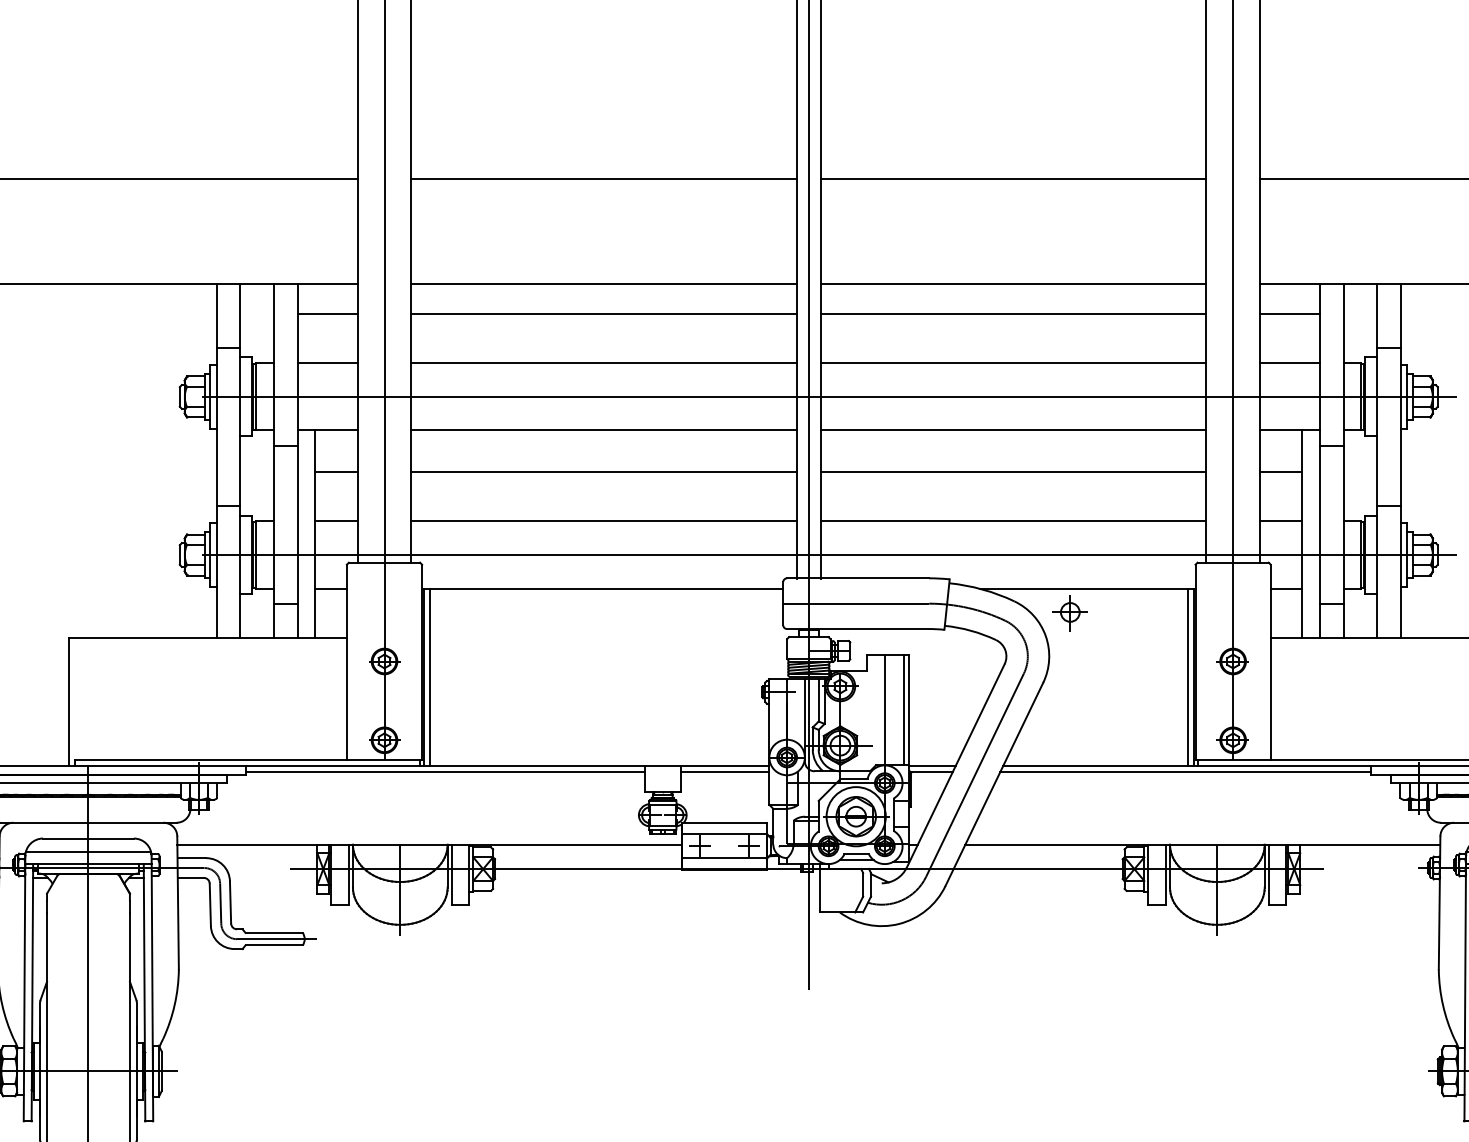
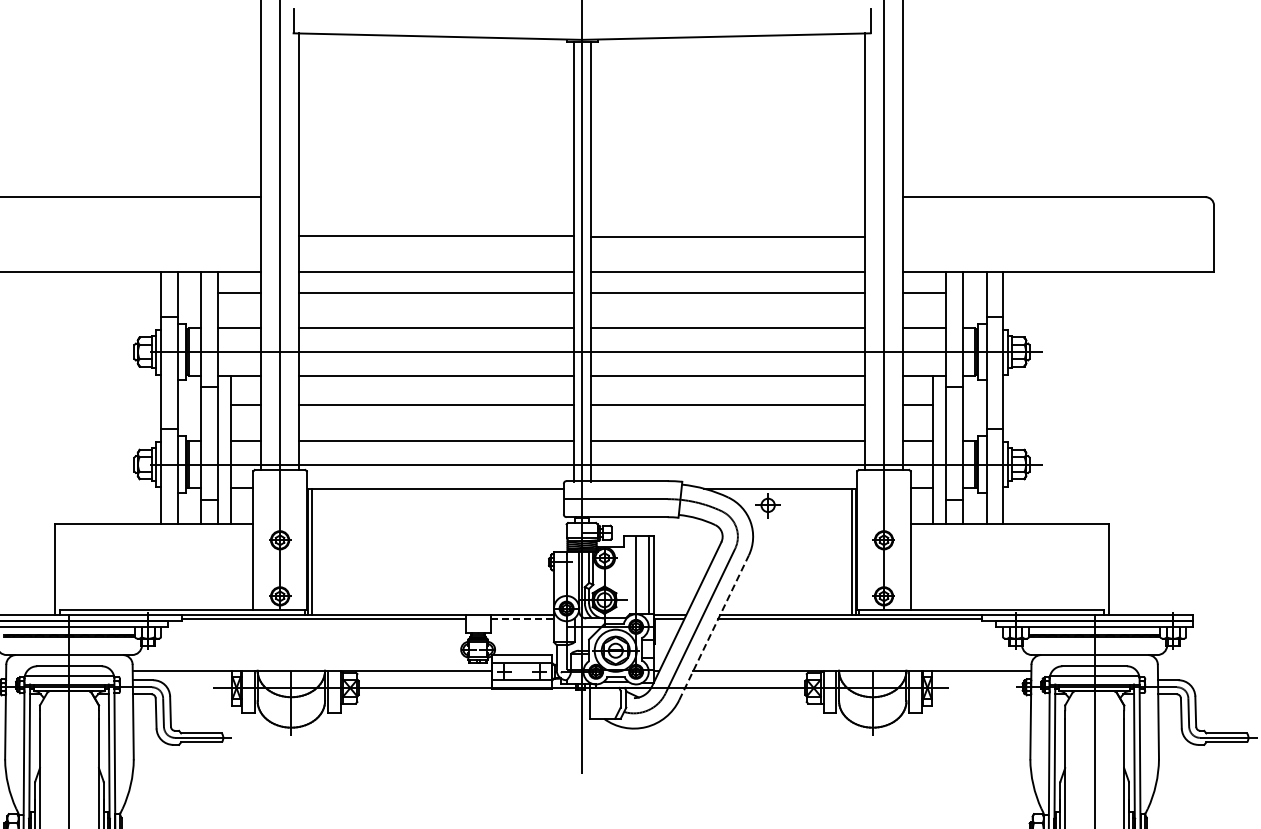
line: (604, 179) -> (436, 236), moved
line: (1013, 179) -> (727, 237), moved
line: (725, 772) -> (522, 619), solid -> dashed
line: (994, 784) -> (714, 627), solid -> dashed

